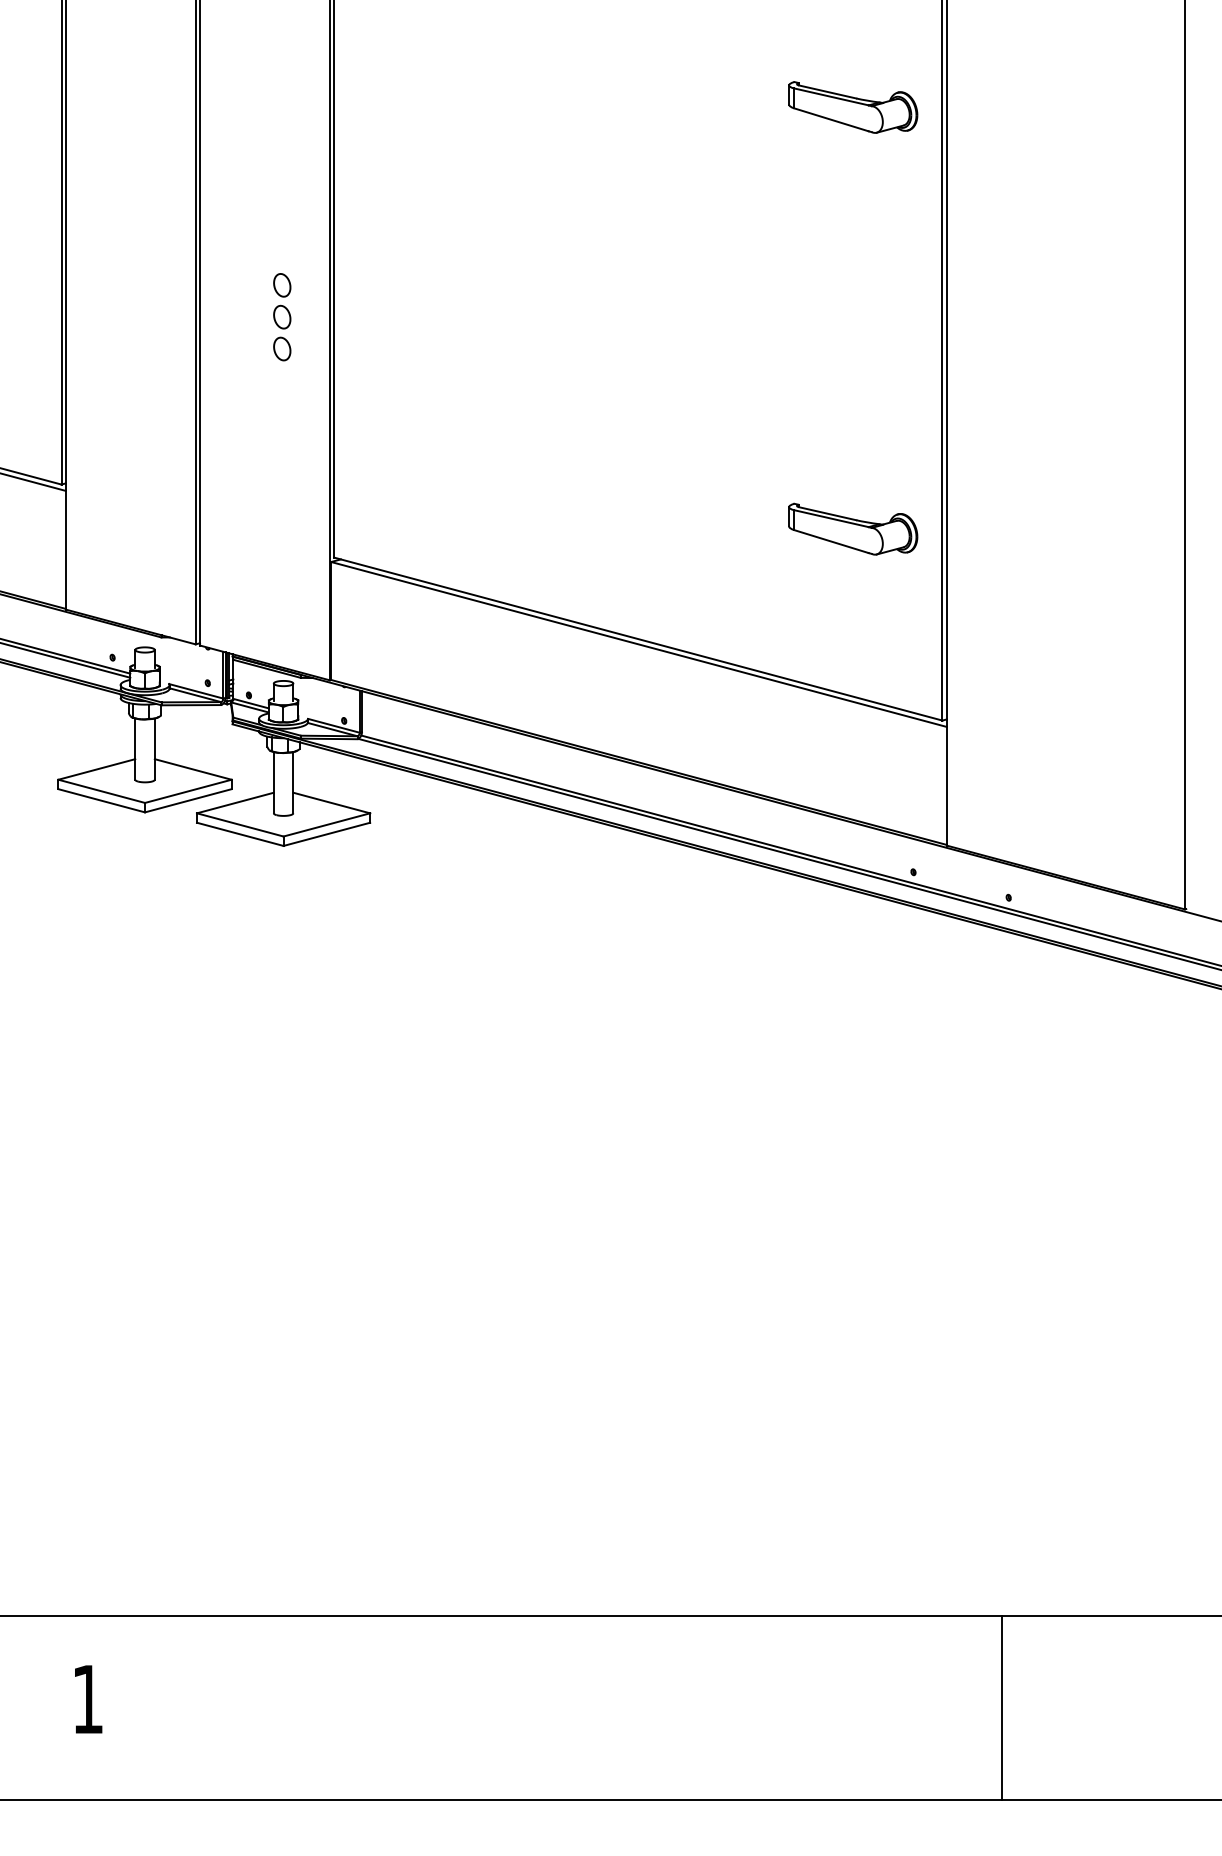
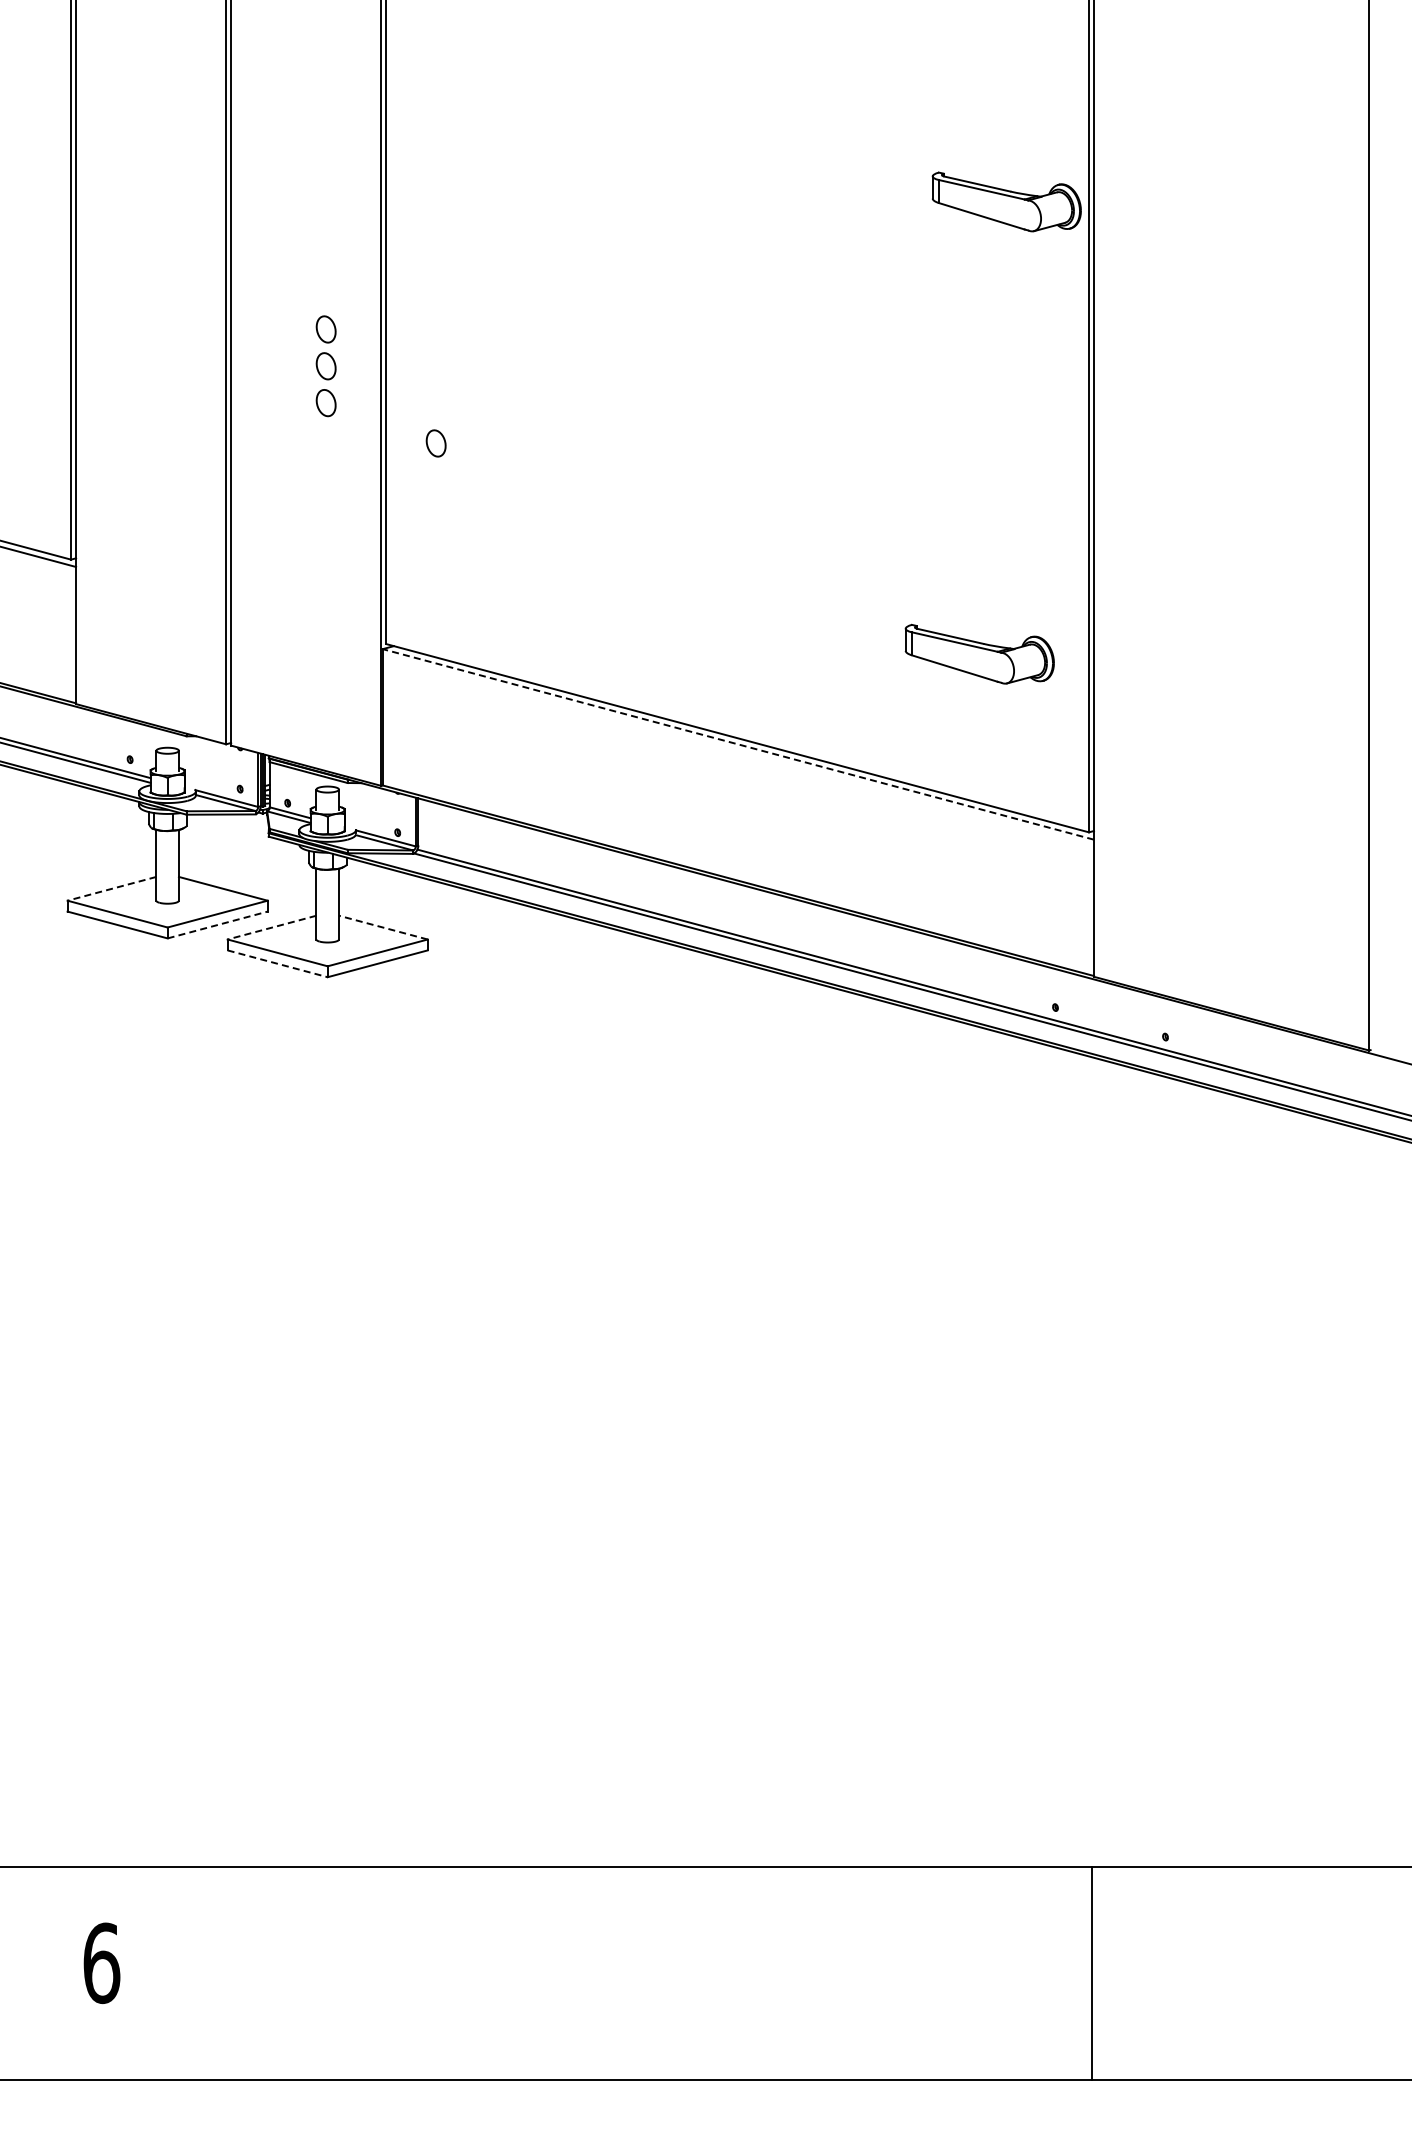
part: (852, 107) -> (1006, 201), moved
part: (376, 384) -> (435, 443), added
part: (852, 528) -> (979, 653), moved
line: (638, 644) -> (737, 744), solid -> dashed
line: (96, 769) -> (111, 888), solid -> dashed
line: (188, 801) -> (217, 925), solid -> dashed
line: (235, 802) -> (272, 927), solid -> dashed
line: (331, 802) -> (383, 927), solid -> dashed
line: (240, 834) -> (277, 963), solid -> dashed
text: (87, 1699) -> (101, 1963), 1 -> 6
line: (1001, 1708) -> (1092, 1973), moved

